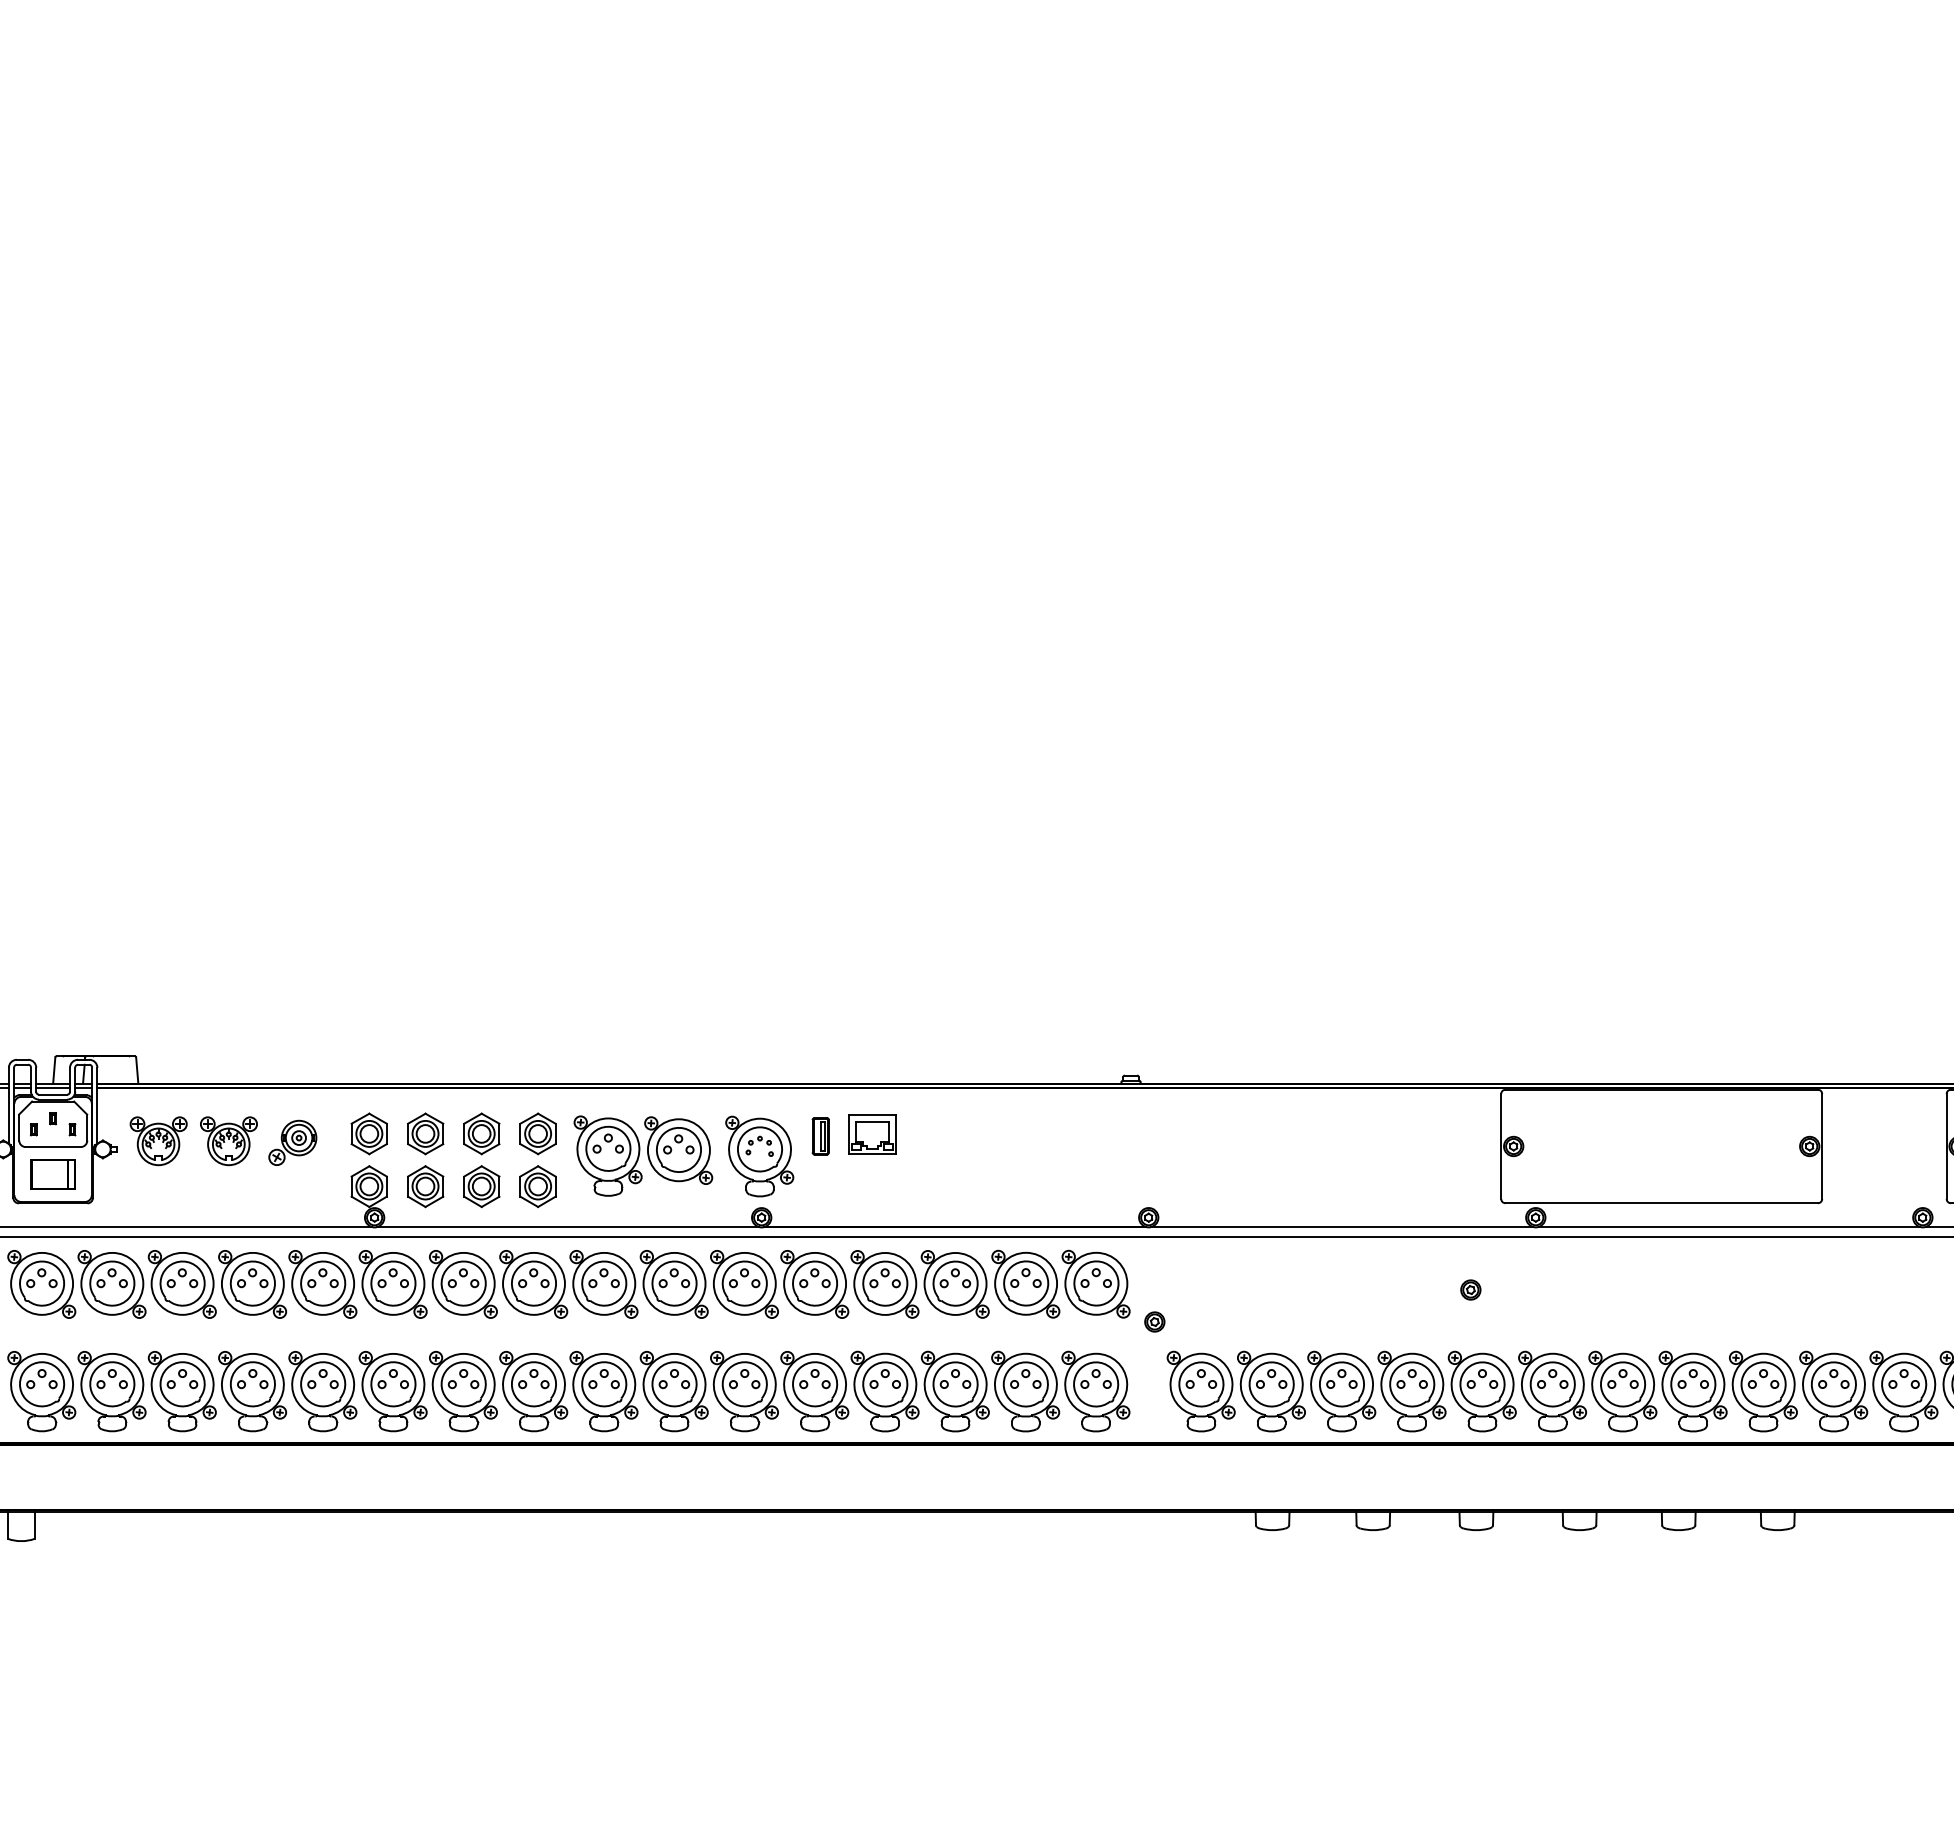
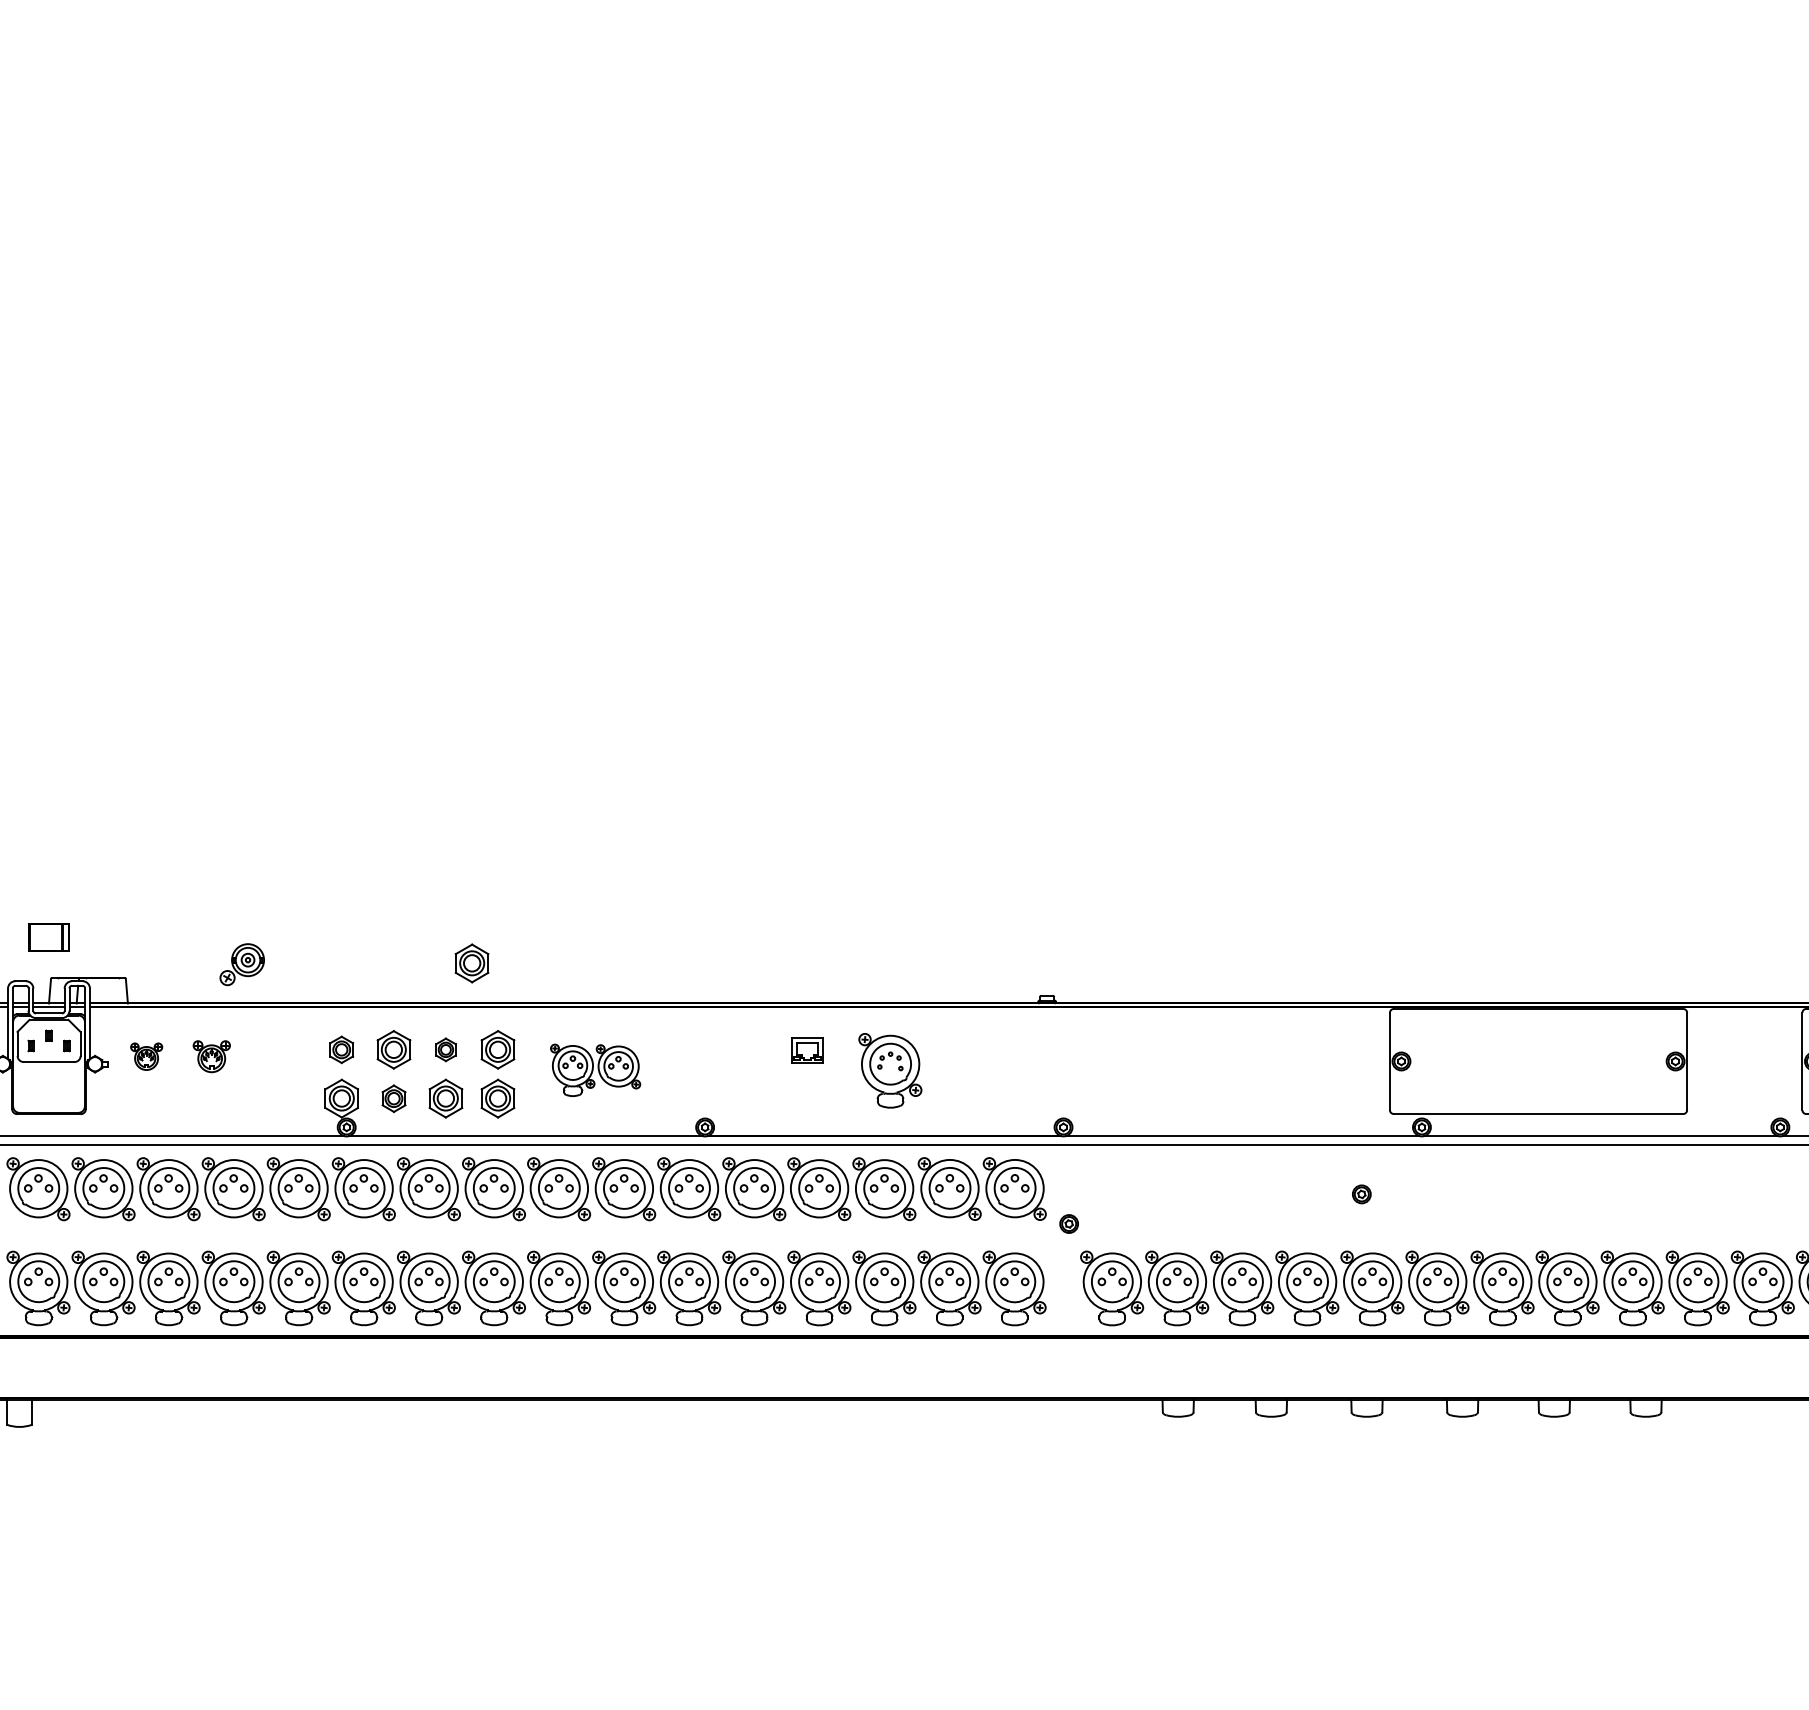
part: (509, 1040) -> (471, 963), added
part: (368, 1133) -> (341, 1049), size x0.7
part: (481, 1133) -> (445, 1049), size x0.6
part: (872, 1134) -> (807, 1050), size x0.7
part: (820, 1136) -> (759, 1052), removed
part: (158, 1141) -> (146, 1056), size x0.6
part: (228, 1141) -> (211, 1056), size x0.7
part: (292, 1142) -> (241, 964), moved
part: (643, 1155) -> (595, 1069), size x0.7
part: (759, 1156) -> (890, 1070), moved
part: (52, 1174) -> (48, 937), moved
part: (425, 1186) -> (393, 1098), size x0.7

